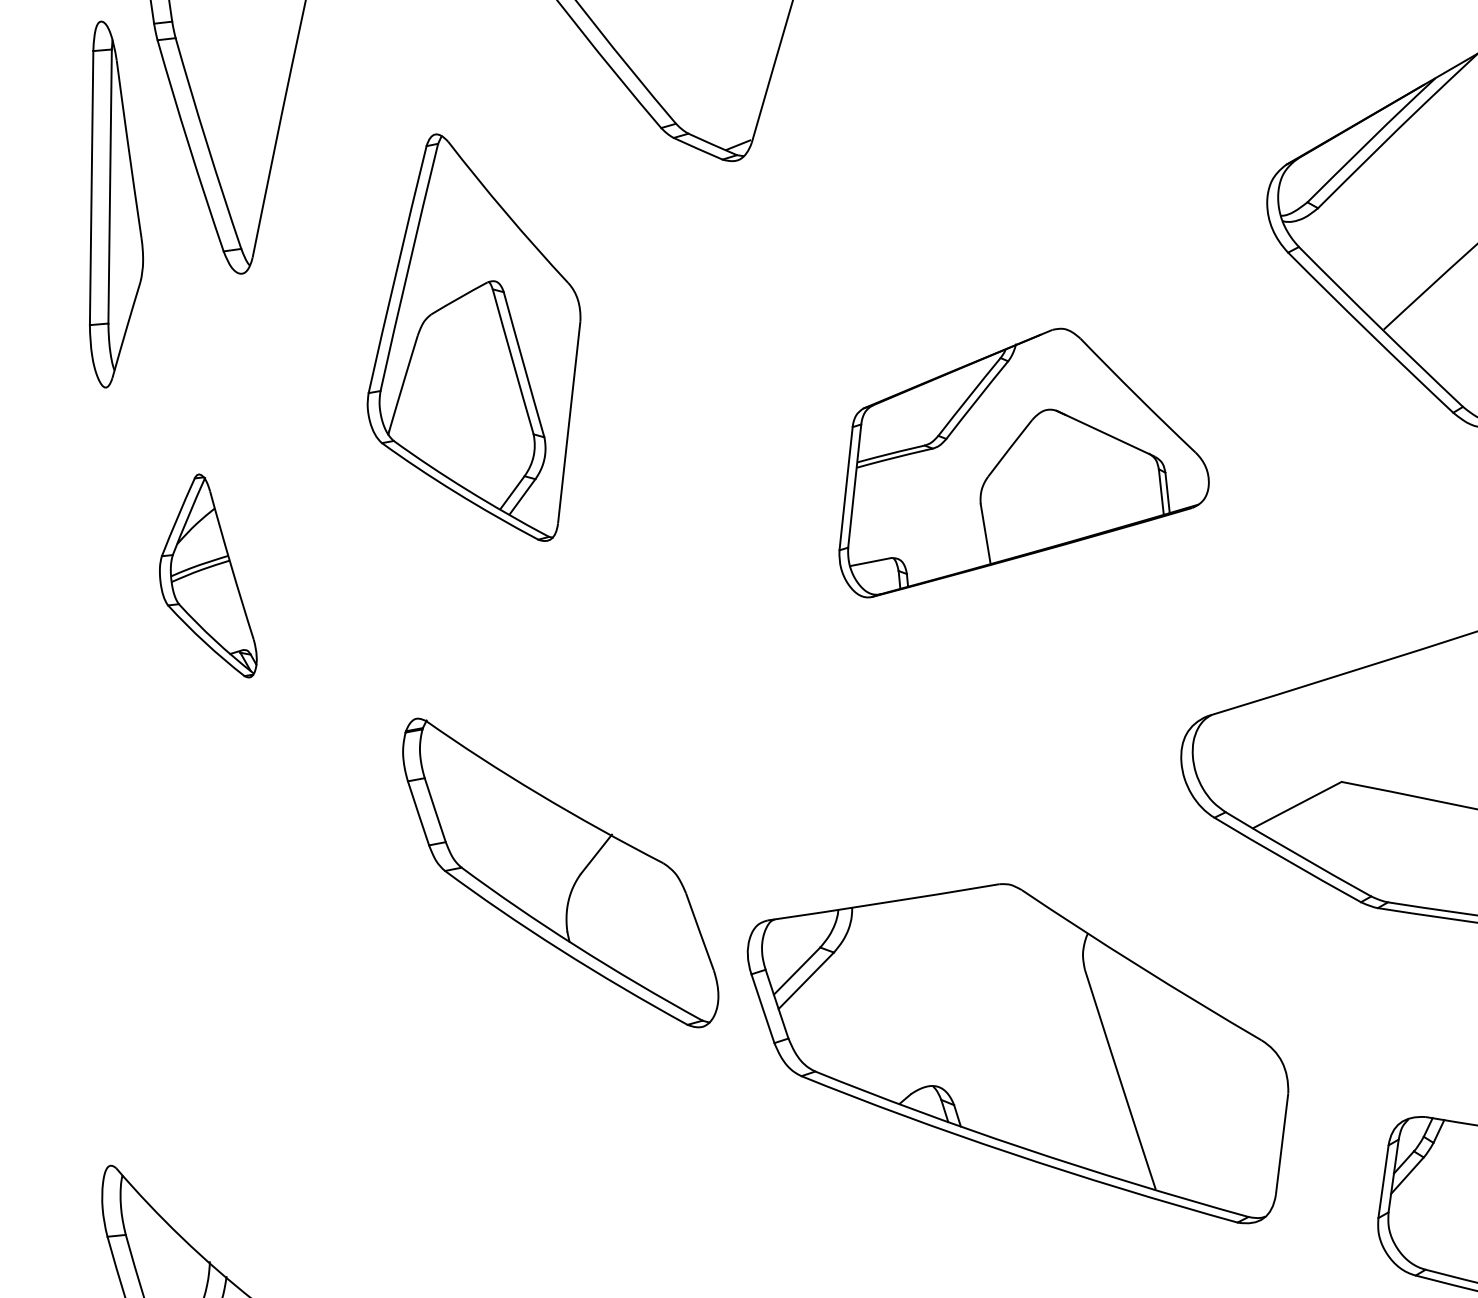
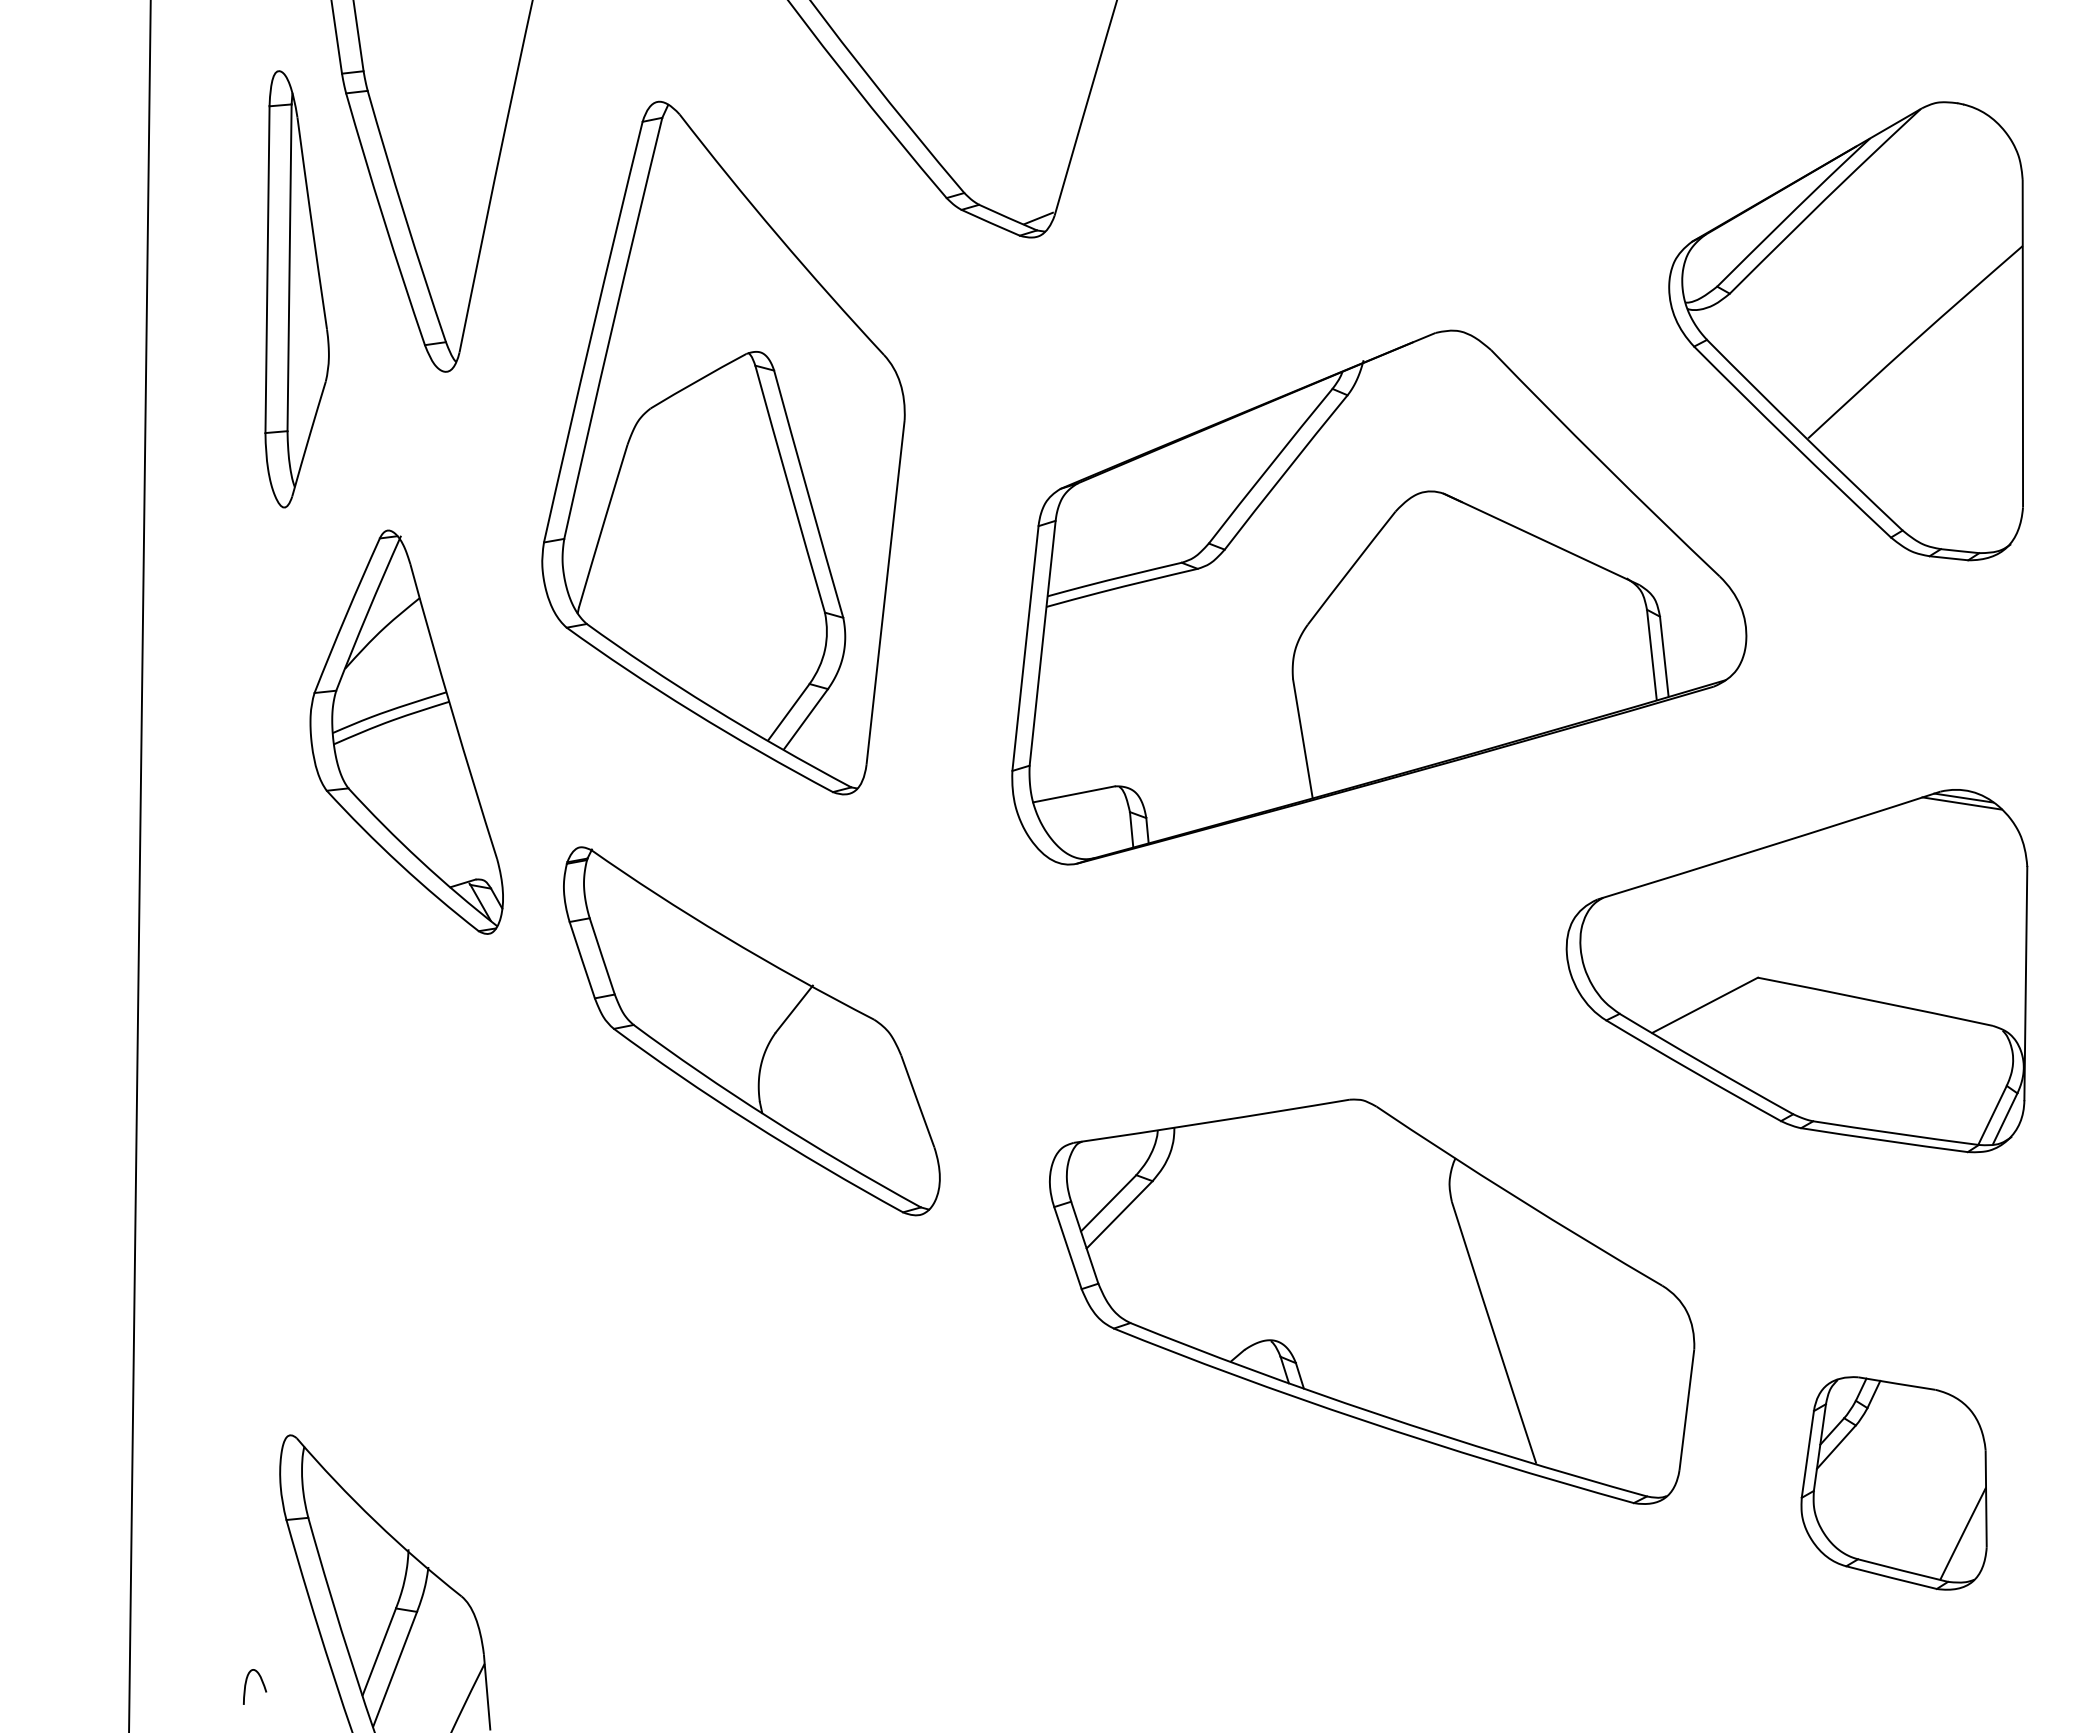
part: (474, 337) -> (723, 447), size x1.43
part: (1024, 463) -> (1379, 597), size x1.67
part: (208, 575) -> (406, 731), size x1.67
part: (560, 873) -> (751, 1031), moved

